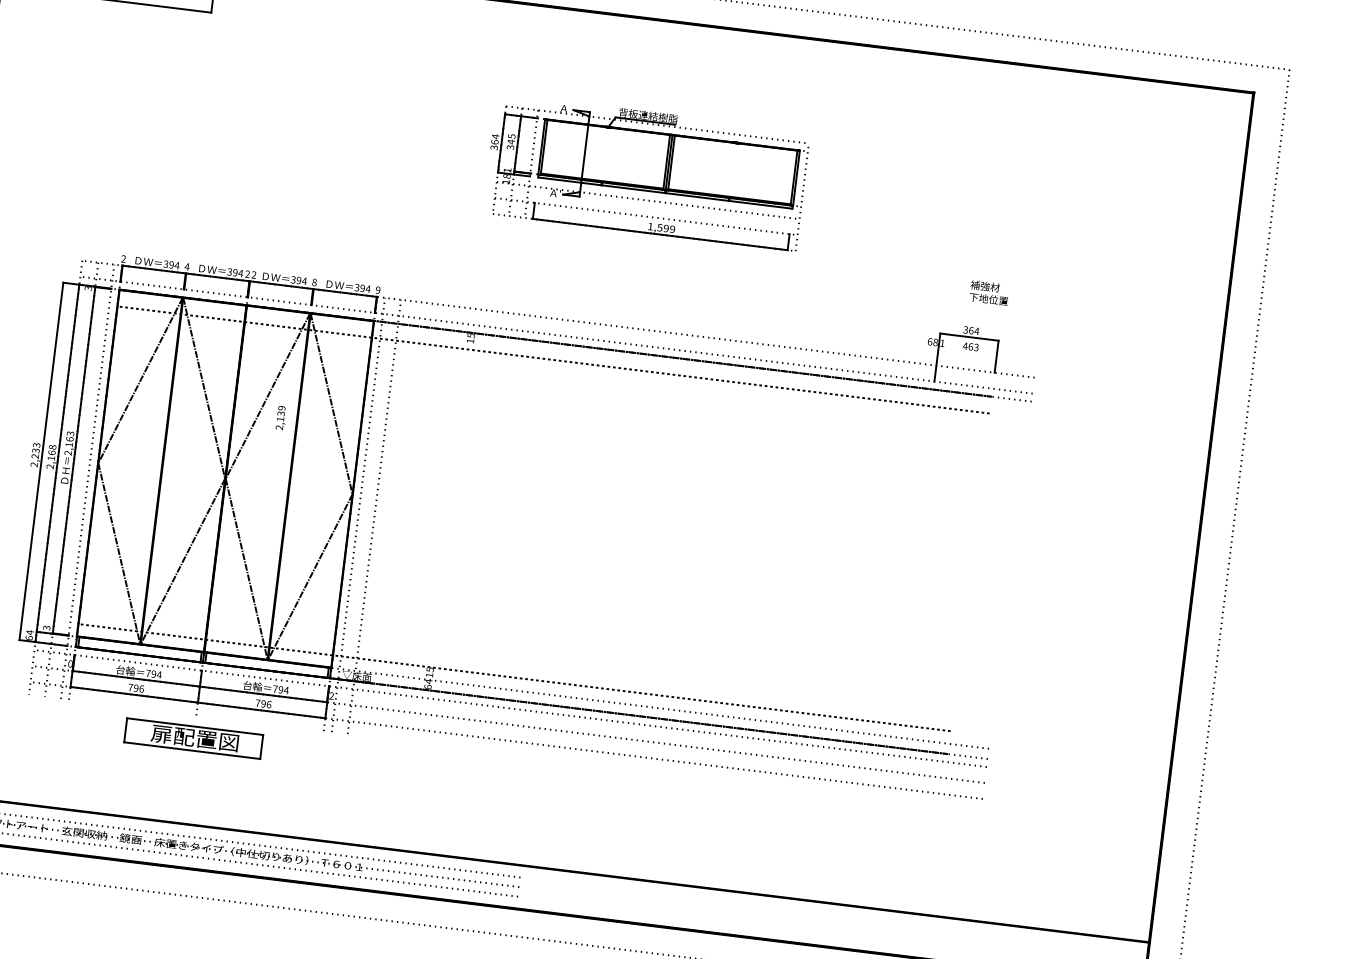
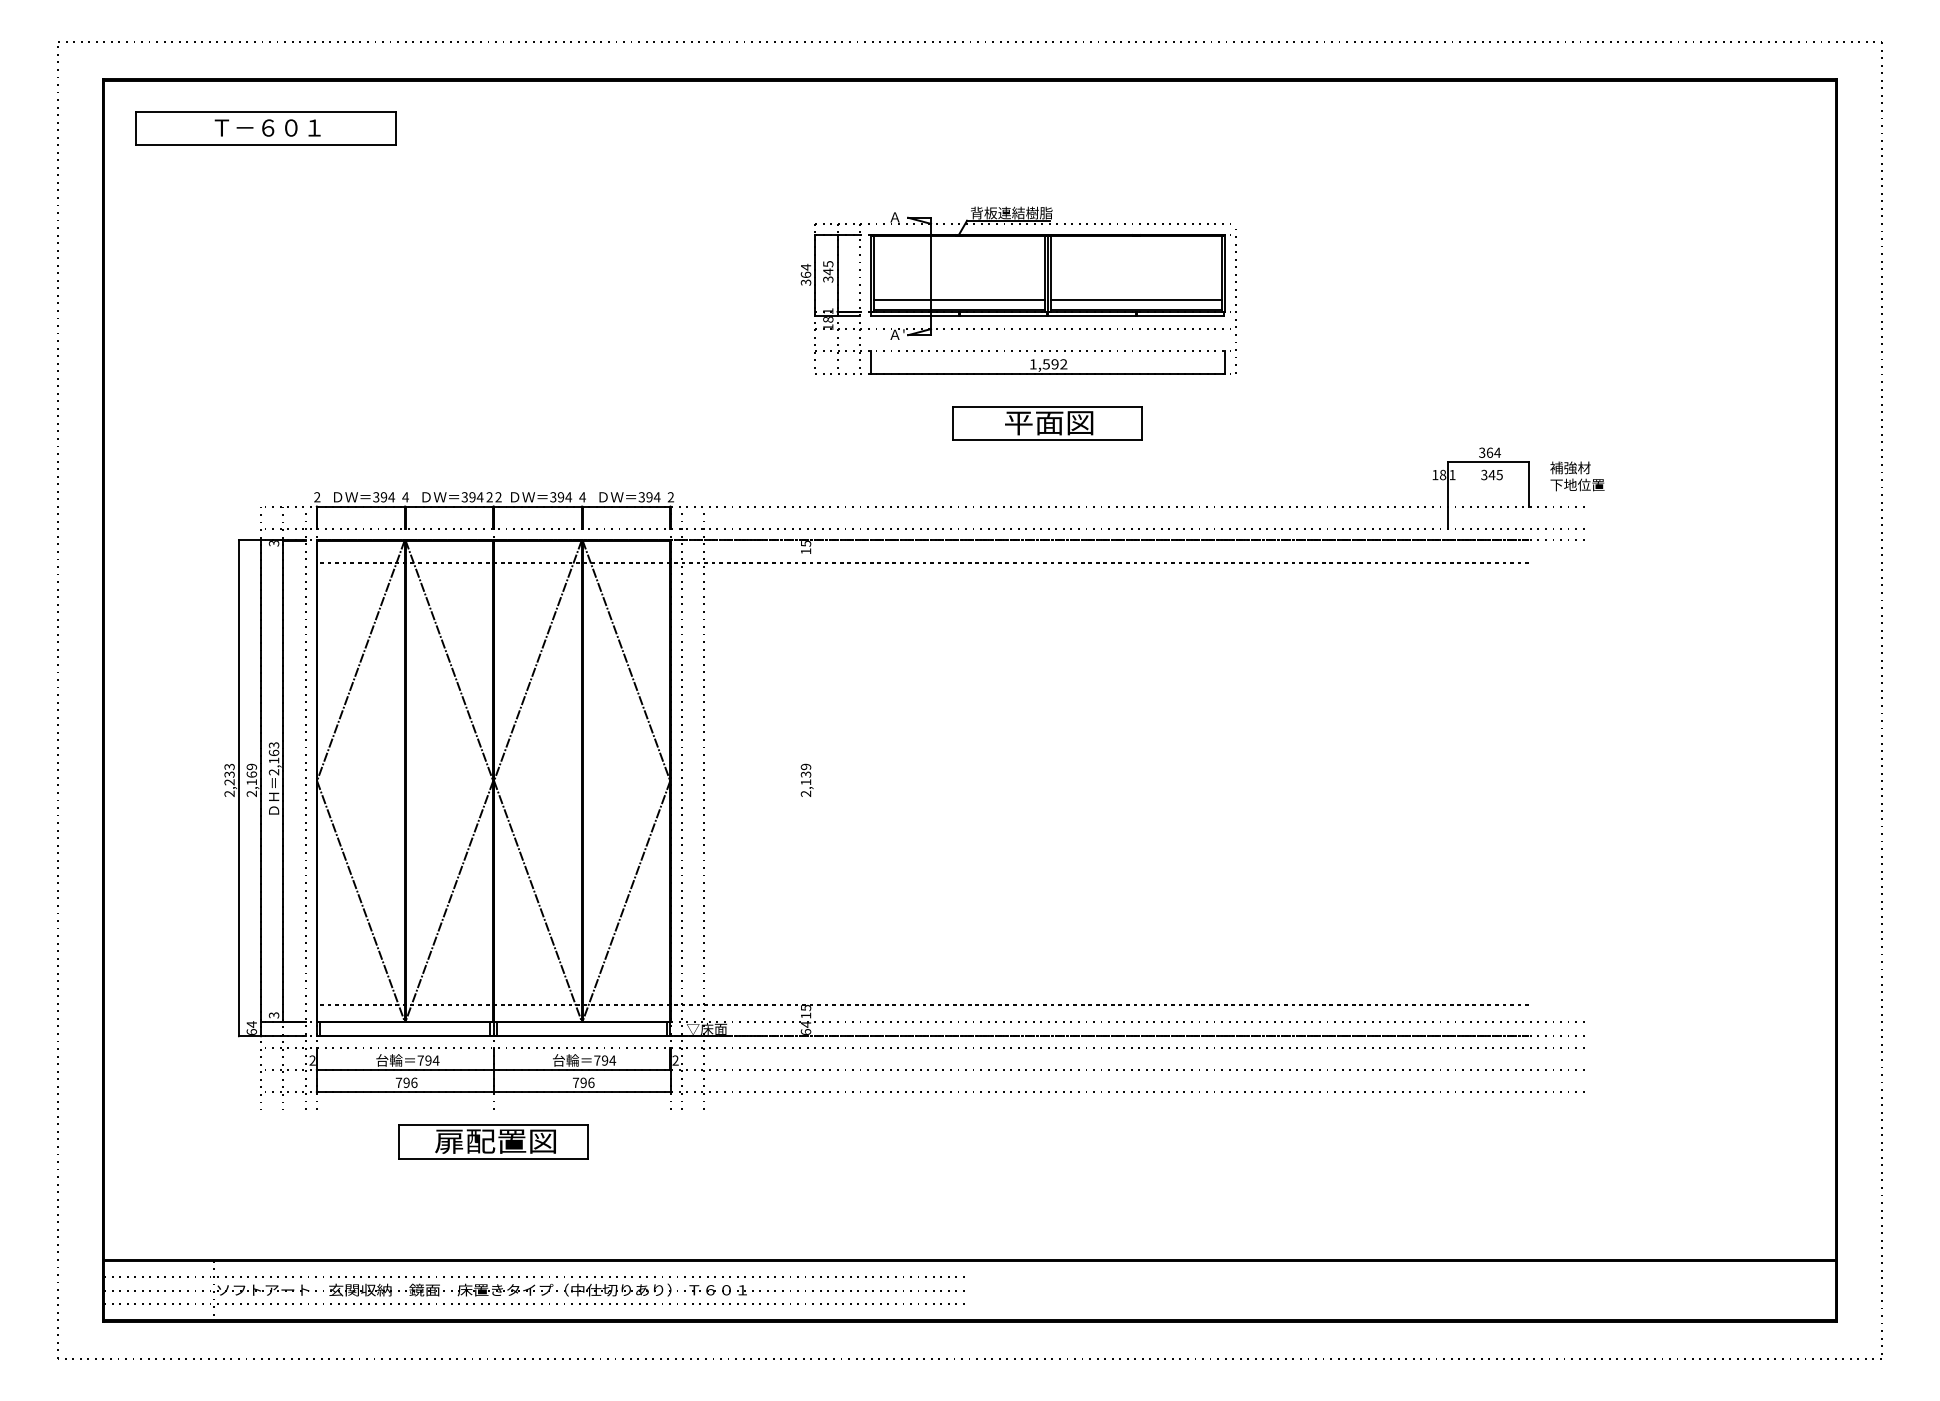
line: (603, 174) -> (959, 300), added
line: (730, 189) -> (1136, 300), added
text: (672, 229) -> (1063, 364), 1,599 -> 1,592
part: (655, 270) -> (1047, 423), added
text: (314, 282) -> (582, 497), 8 -> 4
text: (377, 290) -> (670, 497), 9 -> 2
text: (989, 293) -> (1577, 476), moved
text: (930, 341) -> (1435, 474), 68 -> 18
text: (970, 346) -> (1491, 474), 463 -> 345
text: (281, 417) -> (806, 779), moved
text: (52, 446) -> (251, 766), 2,168 -> 2,169
text: (70, 663) -> (312, 1060), 0 -> 2

